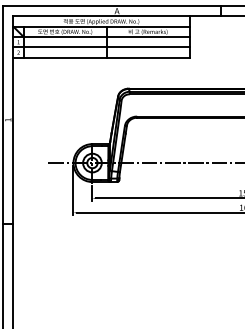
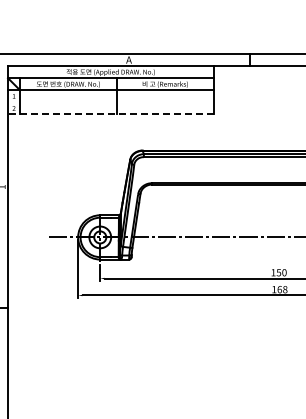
line: (101, 47) -> (110, 102), removed
line: (101, 57) -> (110, 114), solid -> dashed

